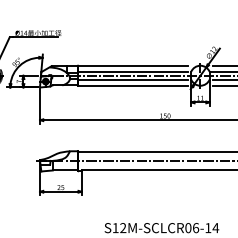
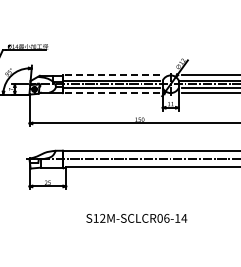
line: (132, 65) -> (110, 75), solid -> dashed
line: (132, 86) -> (110, 93), solid -> dashed

